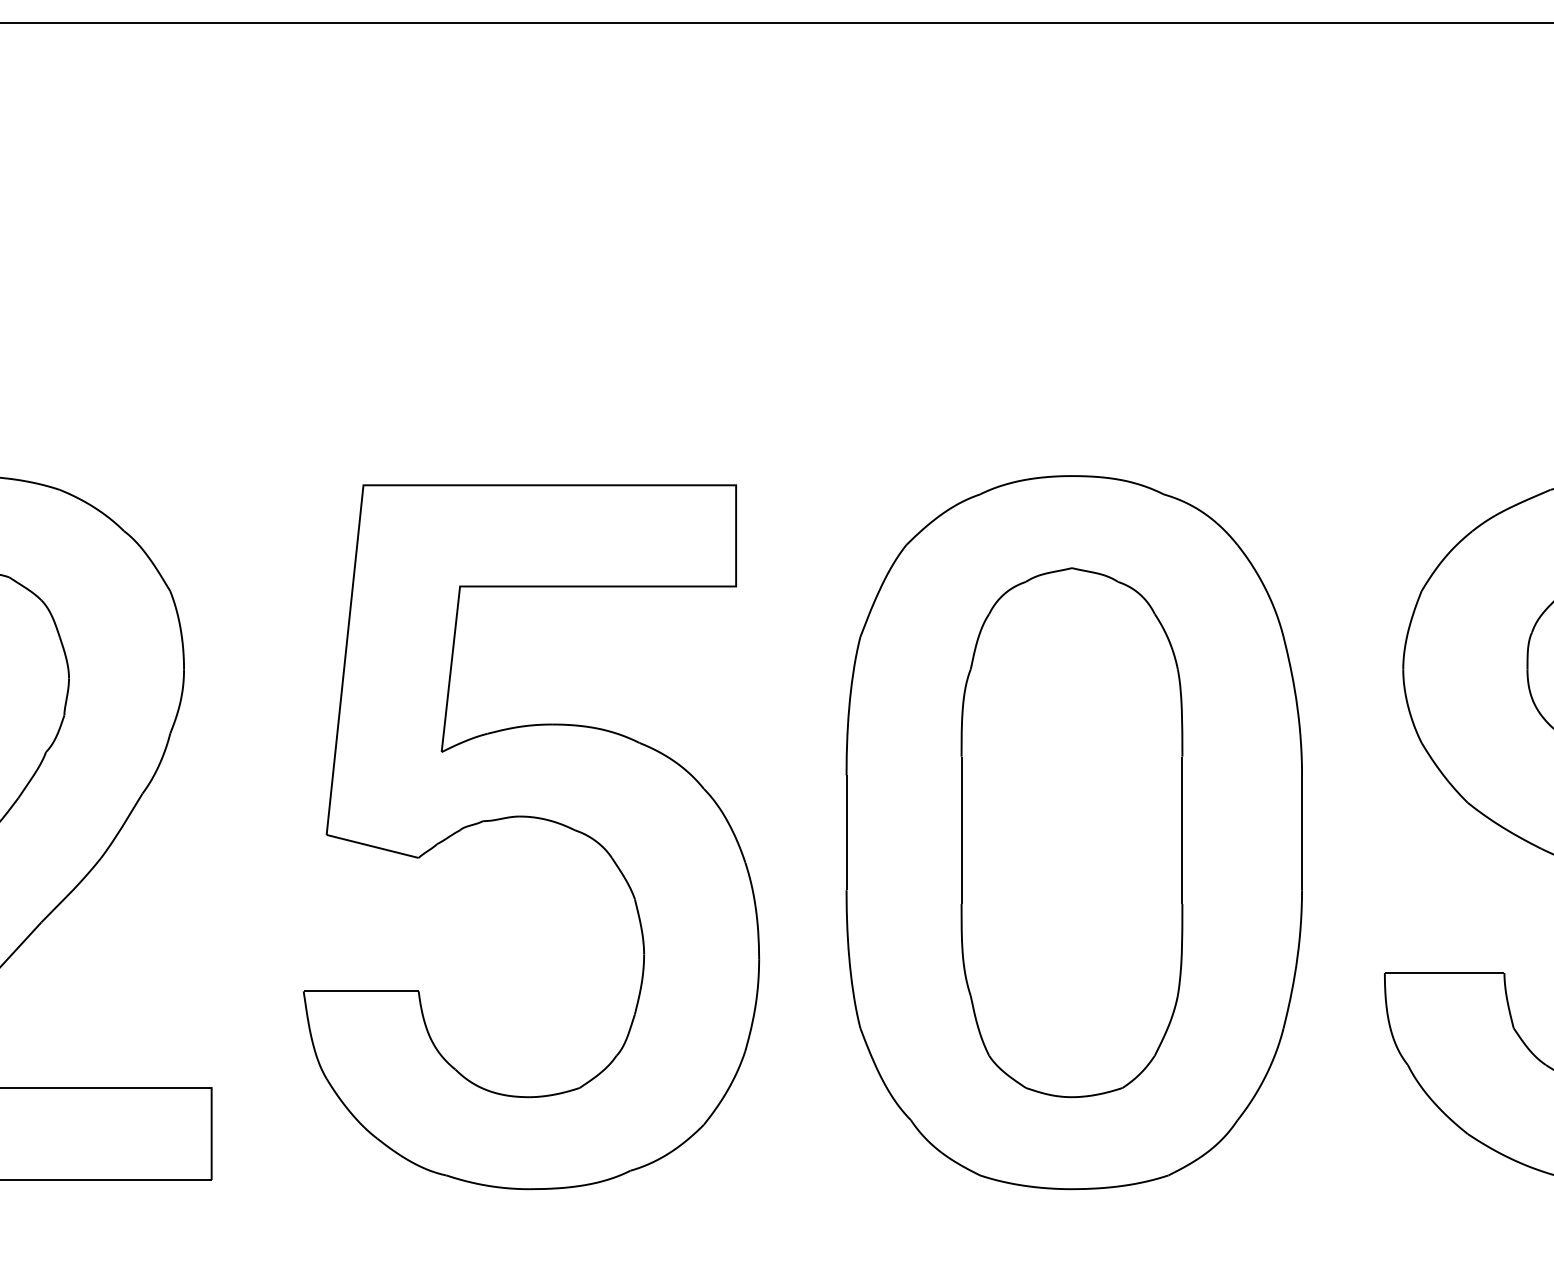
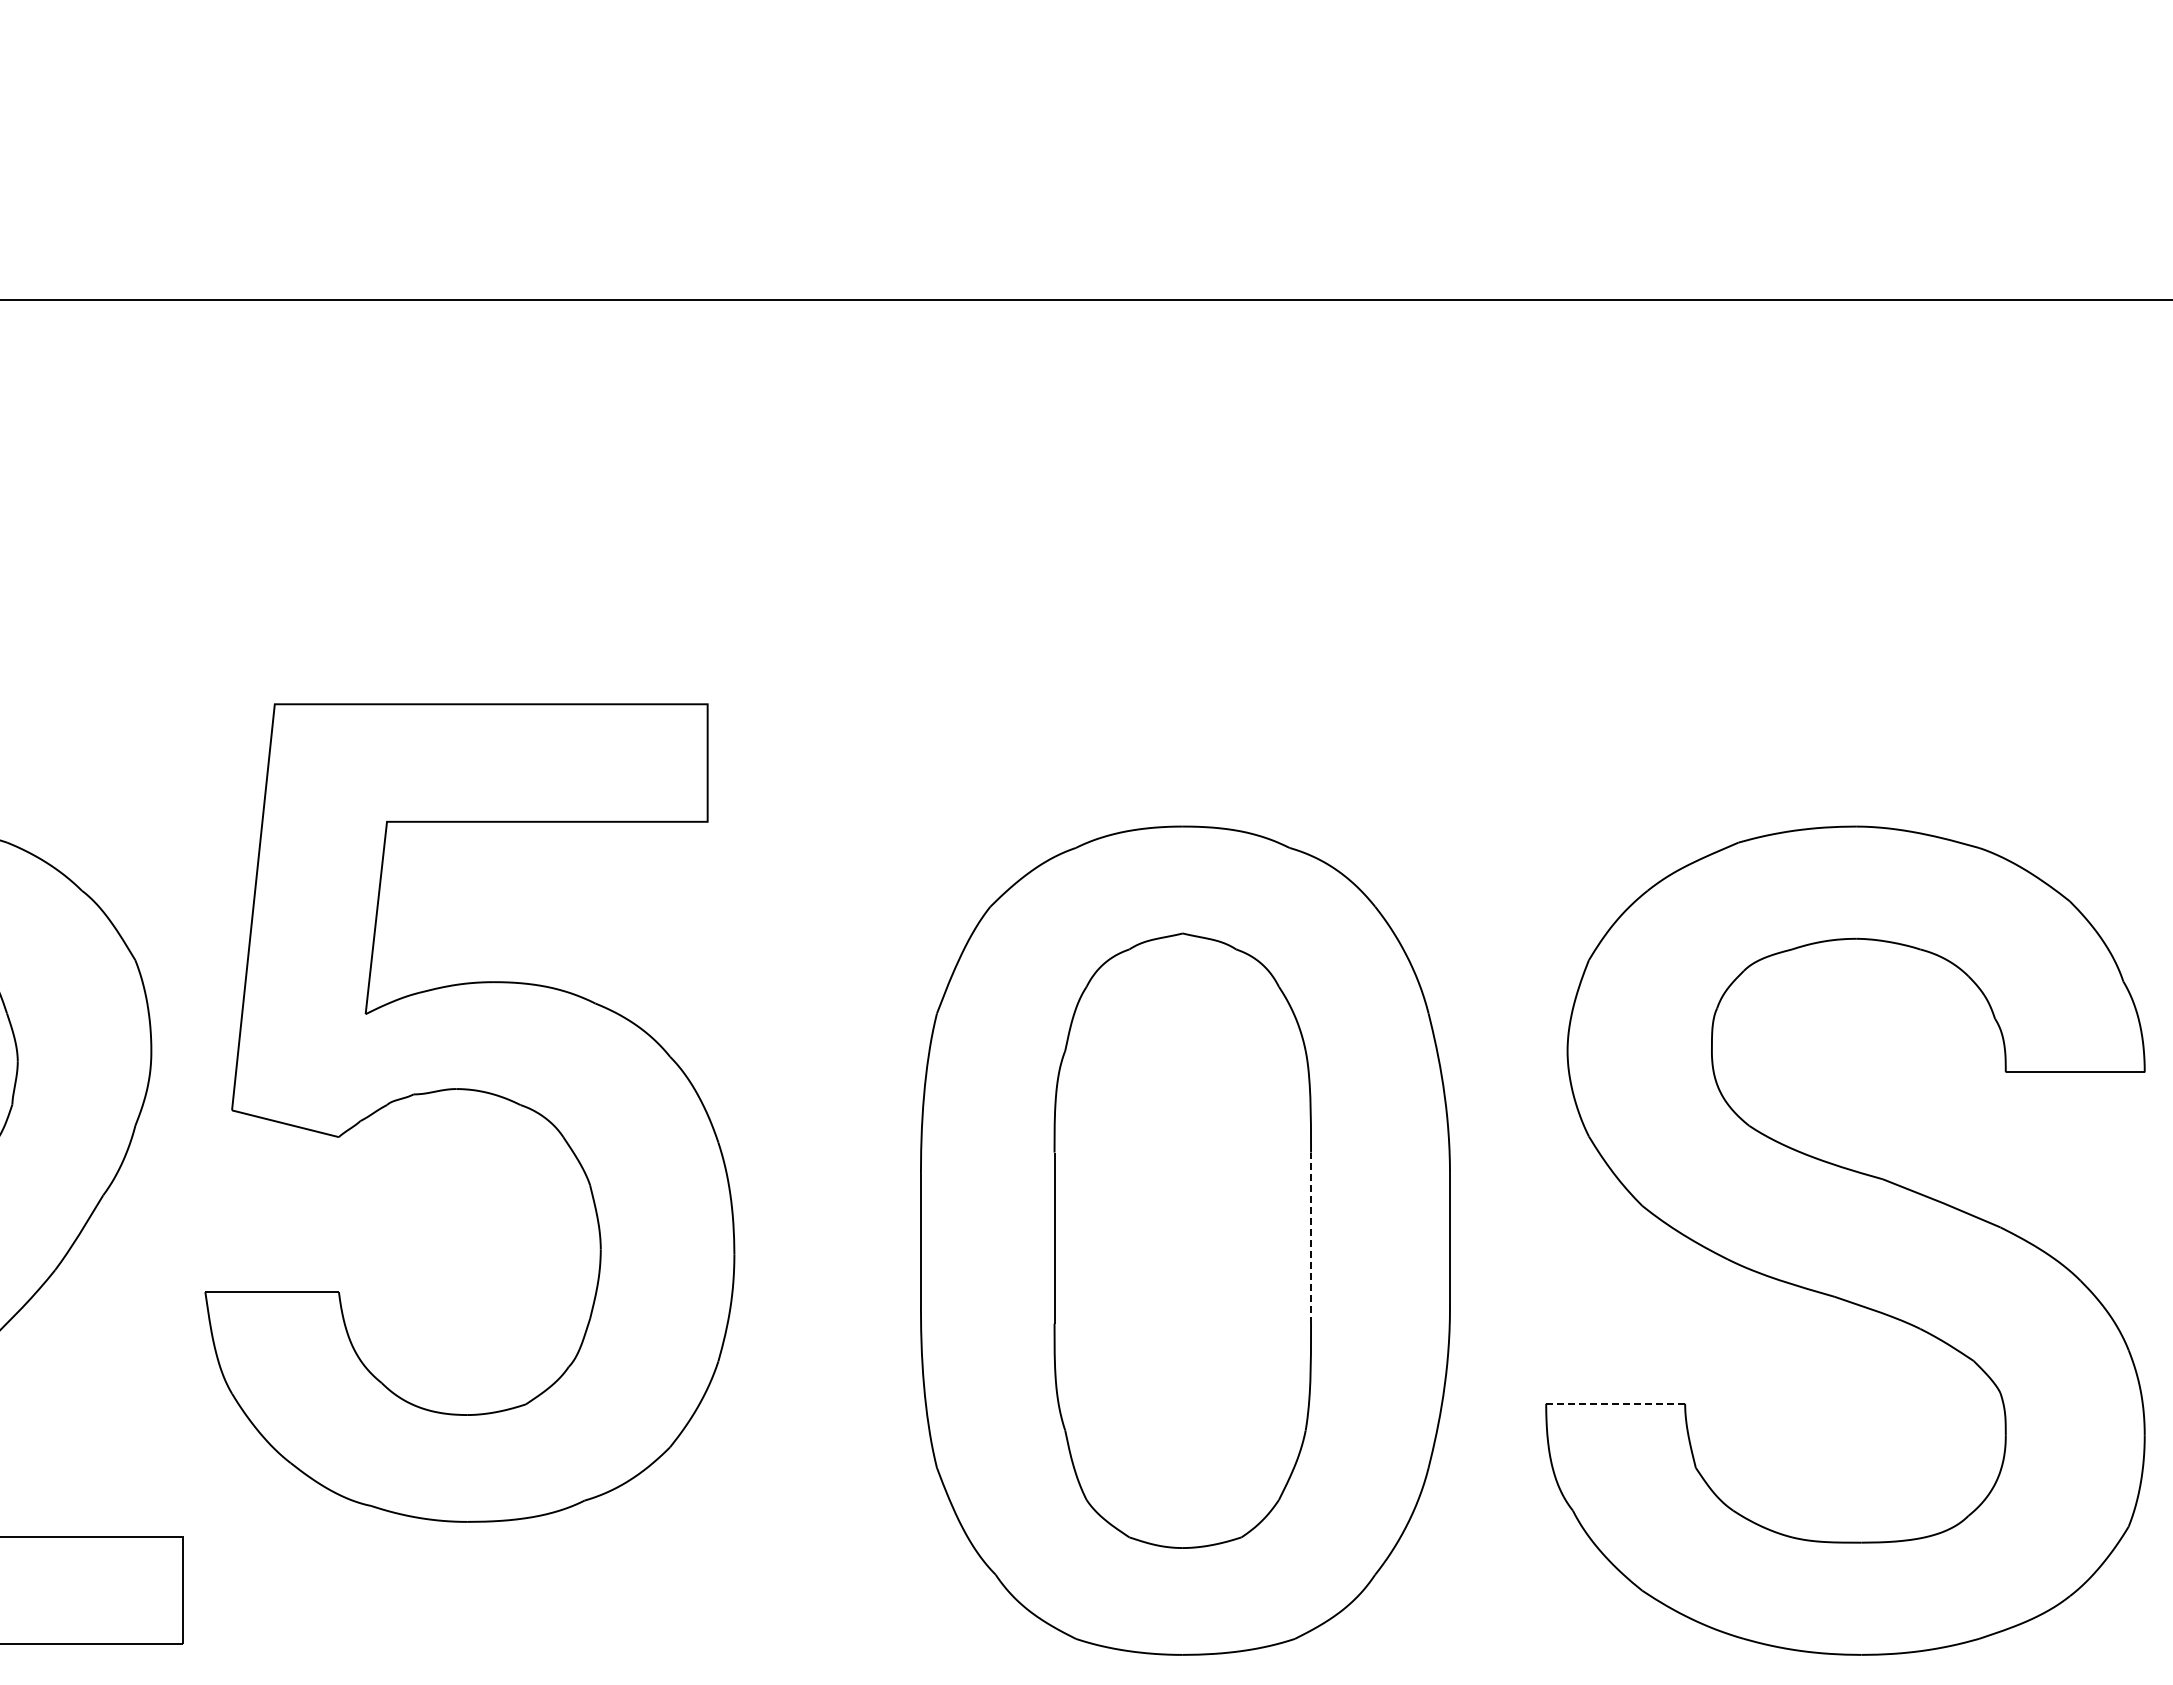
part: (534, 818) -> (473, 1091), moved
line: (1182, 830) -> (1311, 1238), solid -> dashed
line: (1445, 972) -> (1616, 1403), solid -> dashed

